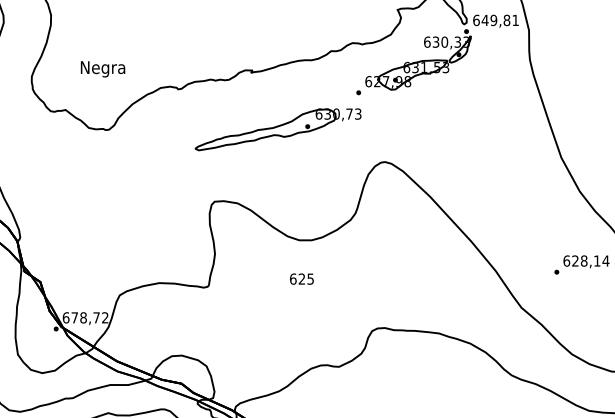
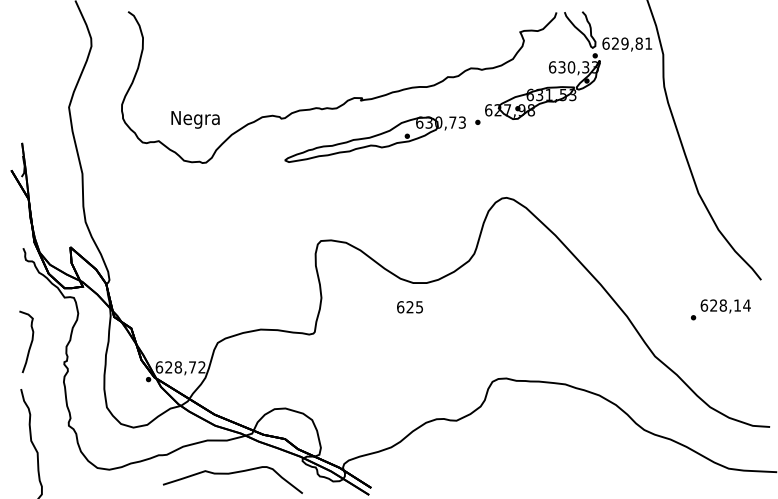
text: (485, 20) -> (615, 43), 649,81 -> 629,81
text: (102, 68) -> (195, 119), moved
part: (277, 129) -> (374, 139), moved
text: (301, 279) -> (409, 307), moved
text: (74, 317) -> (168, 367), 678,72 -> 628,72

